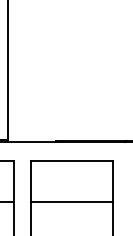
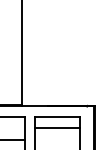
line: (72, 202) -> (57, 128), moved

